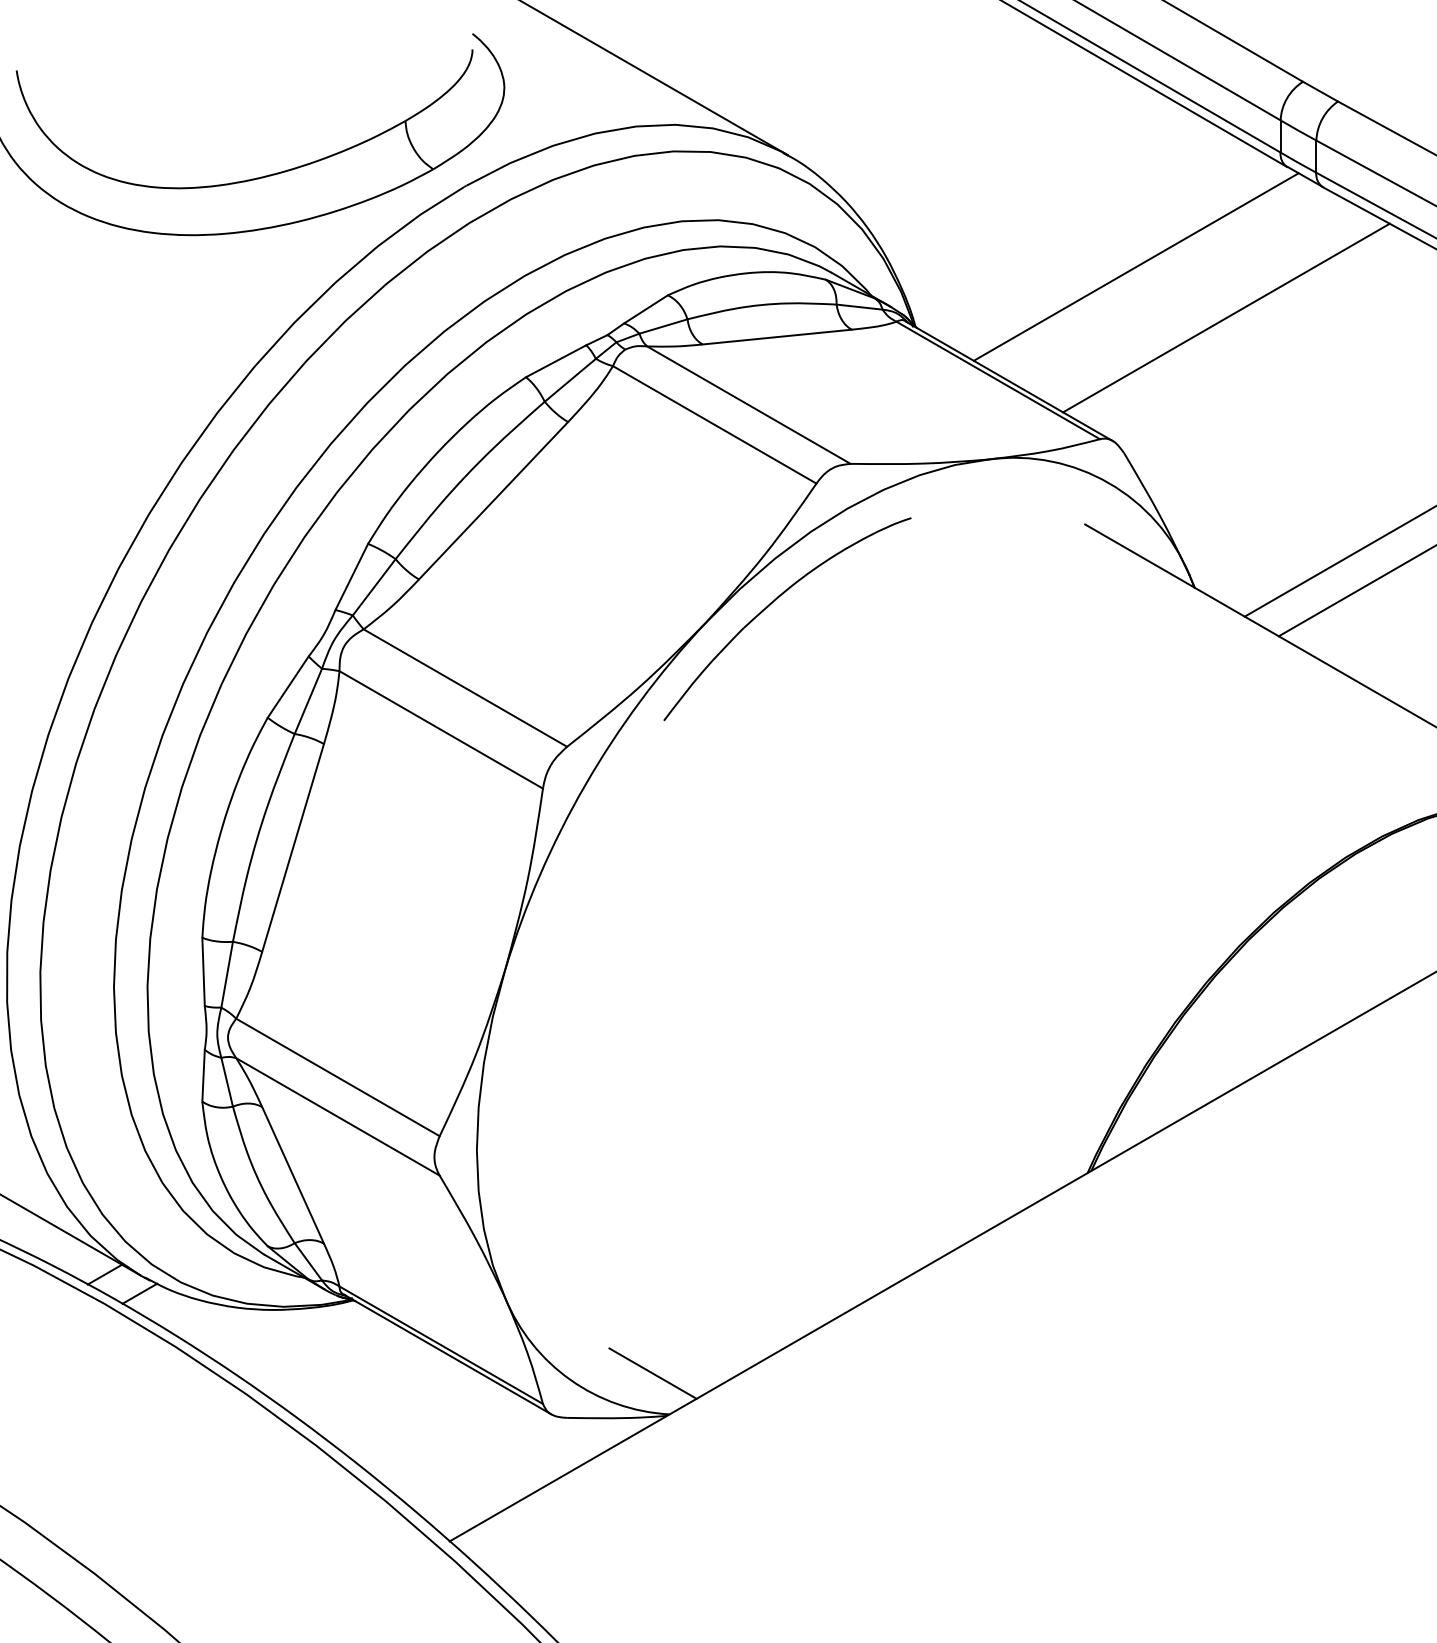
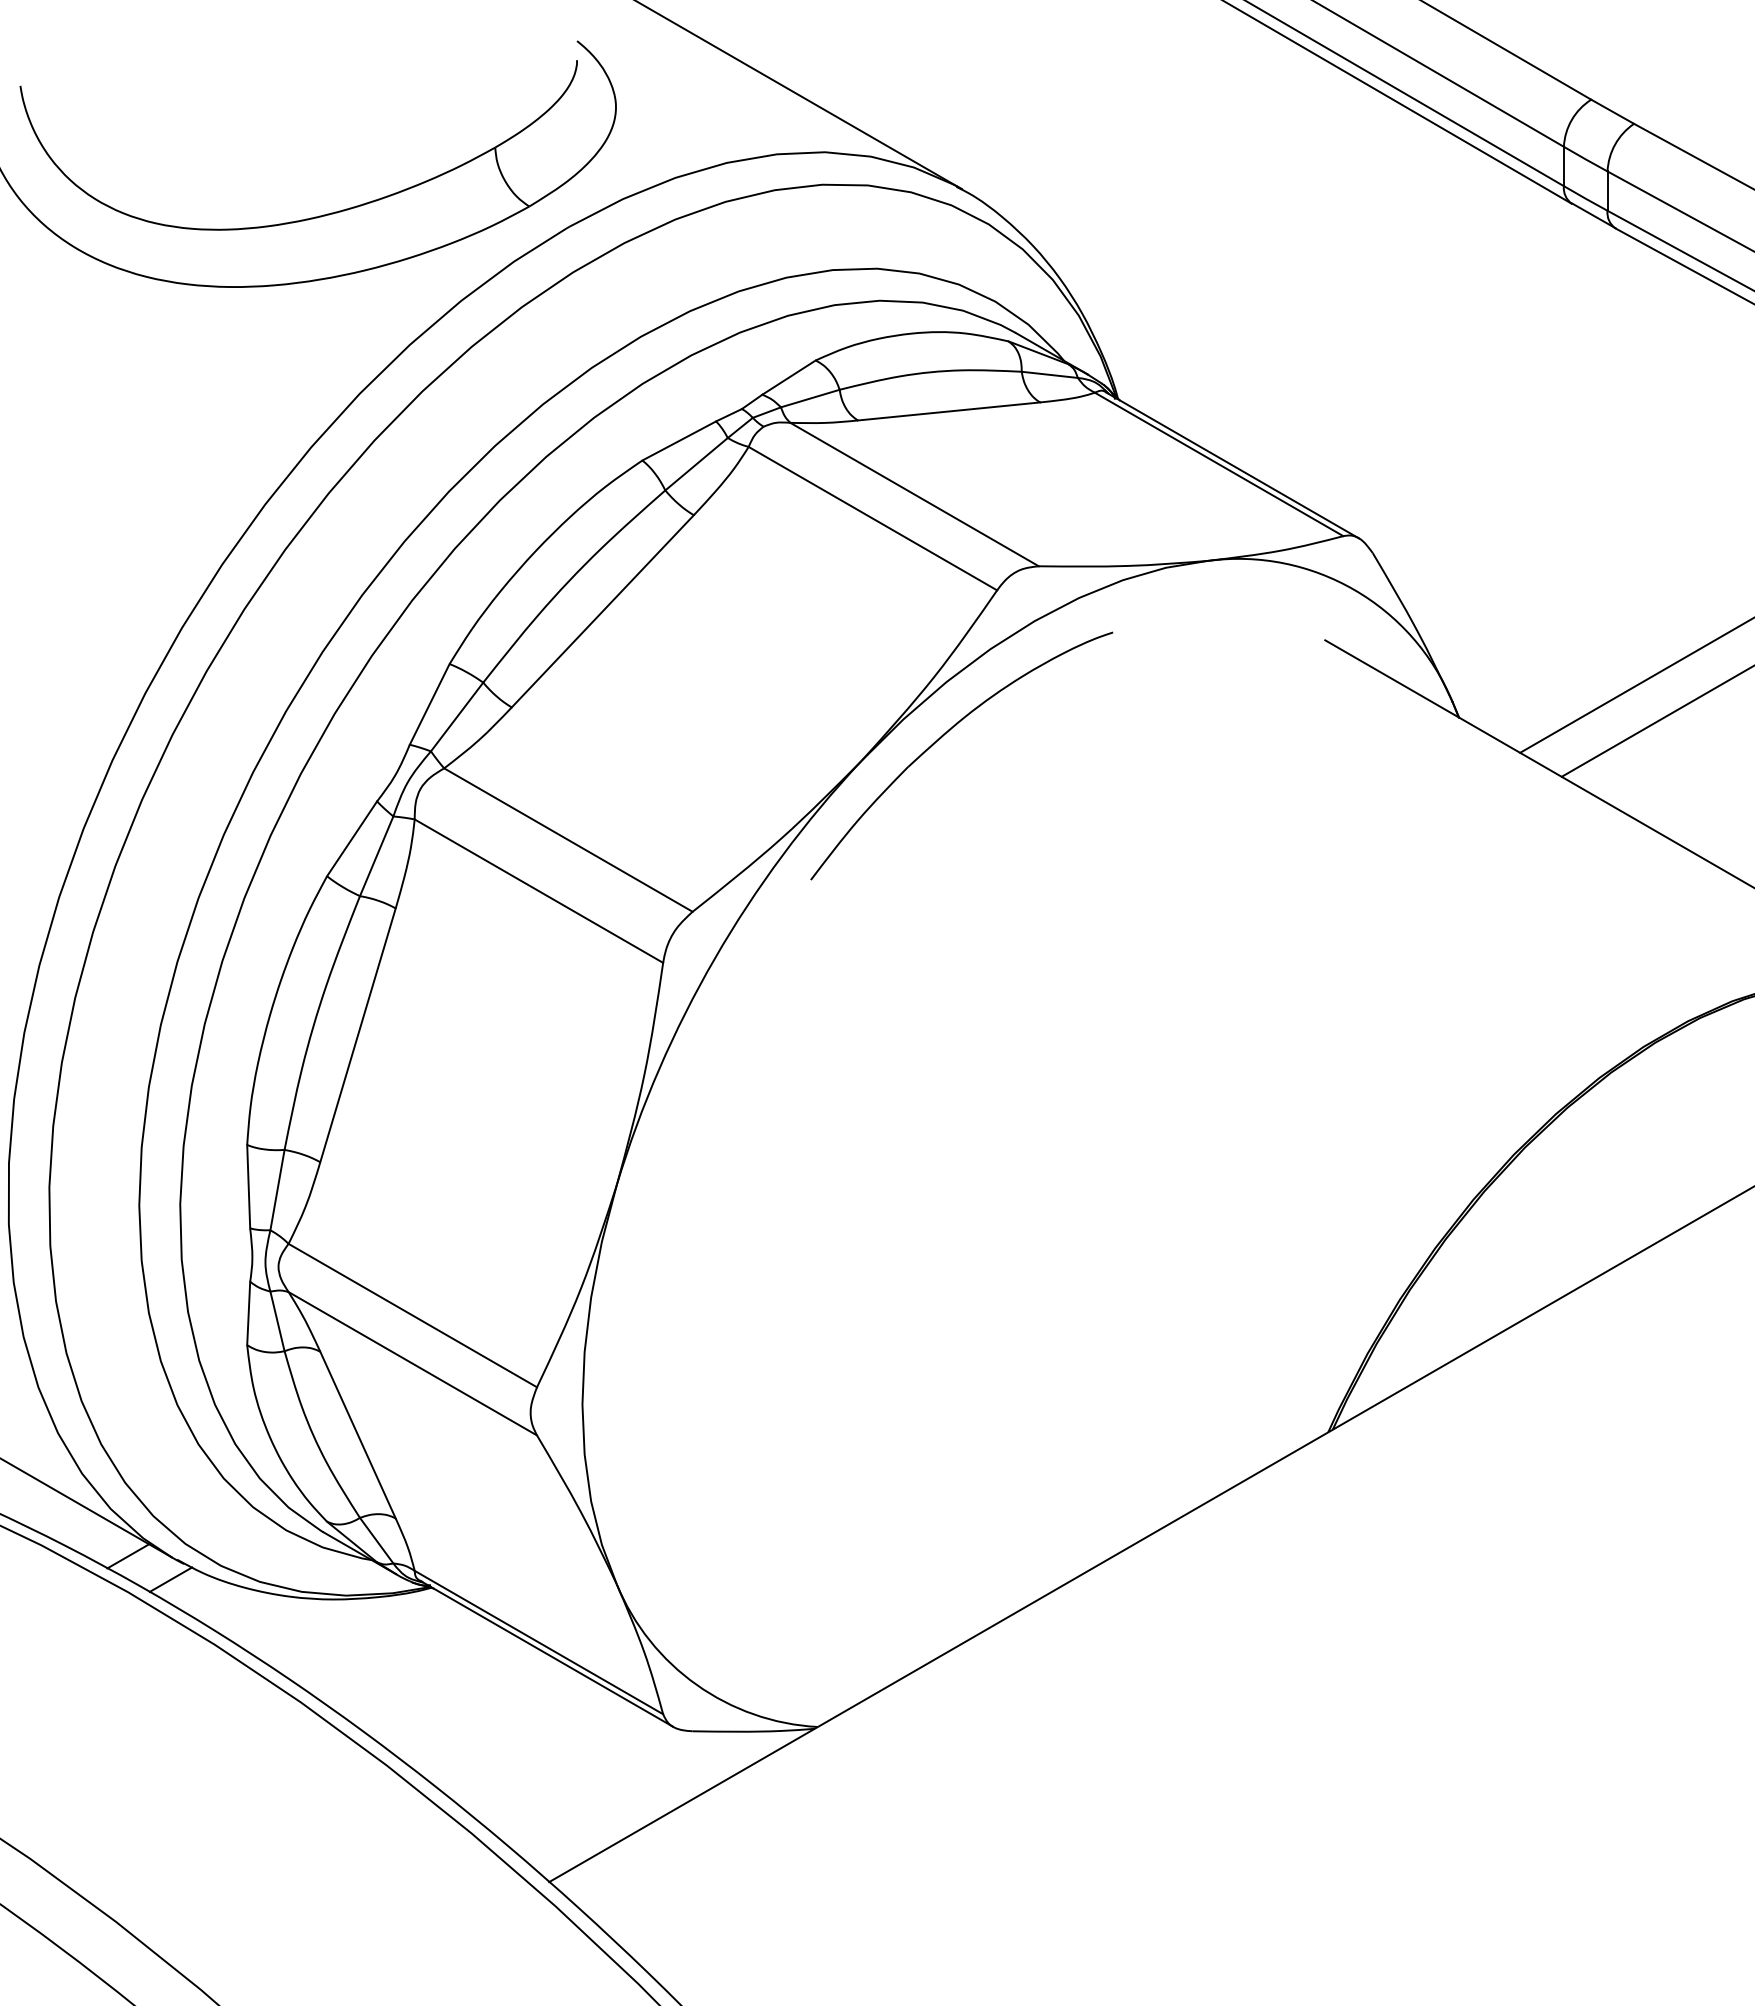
line: (1136, 266) -> (1387, 325), removed
line: (1226, 318) -> (1497, 388), removed
line: (652, 1373) -> (797, 1676), removed

